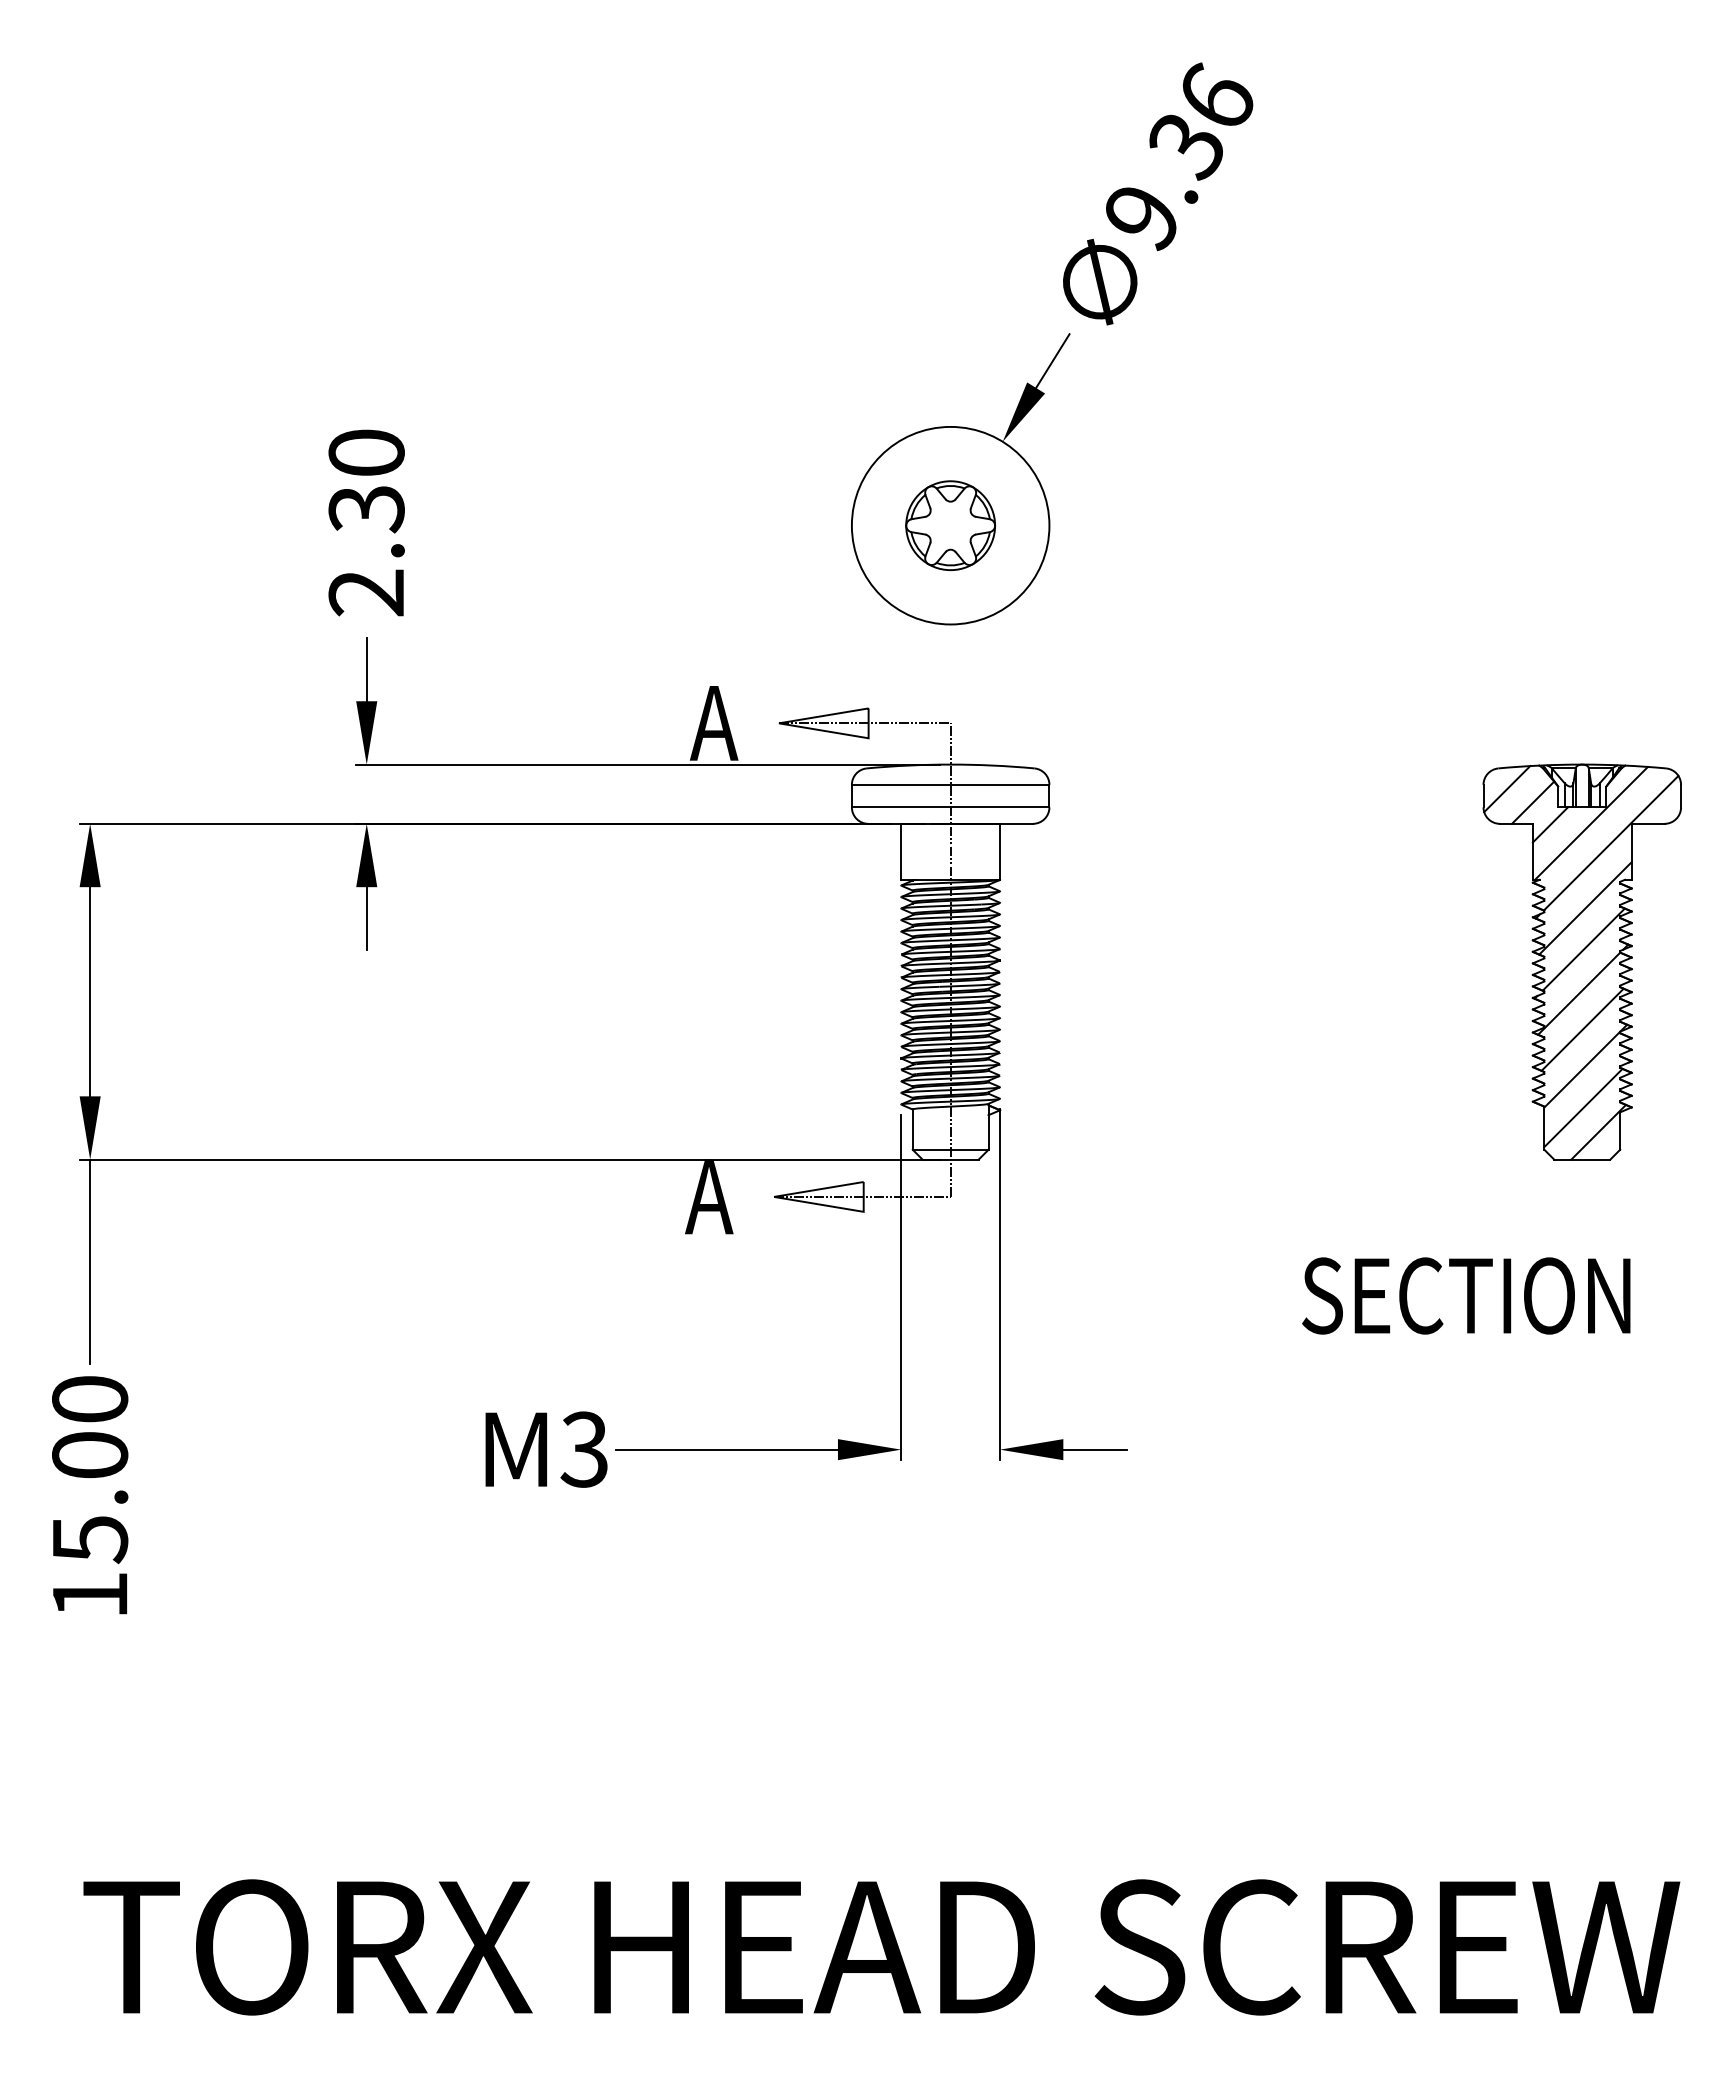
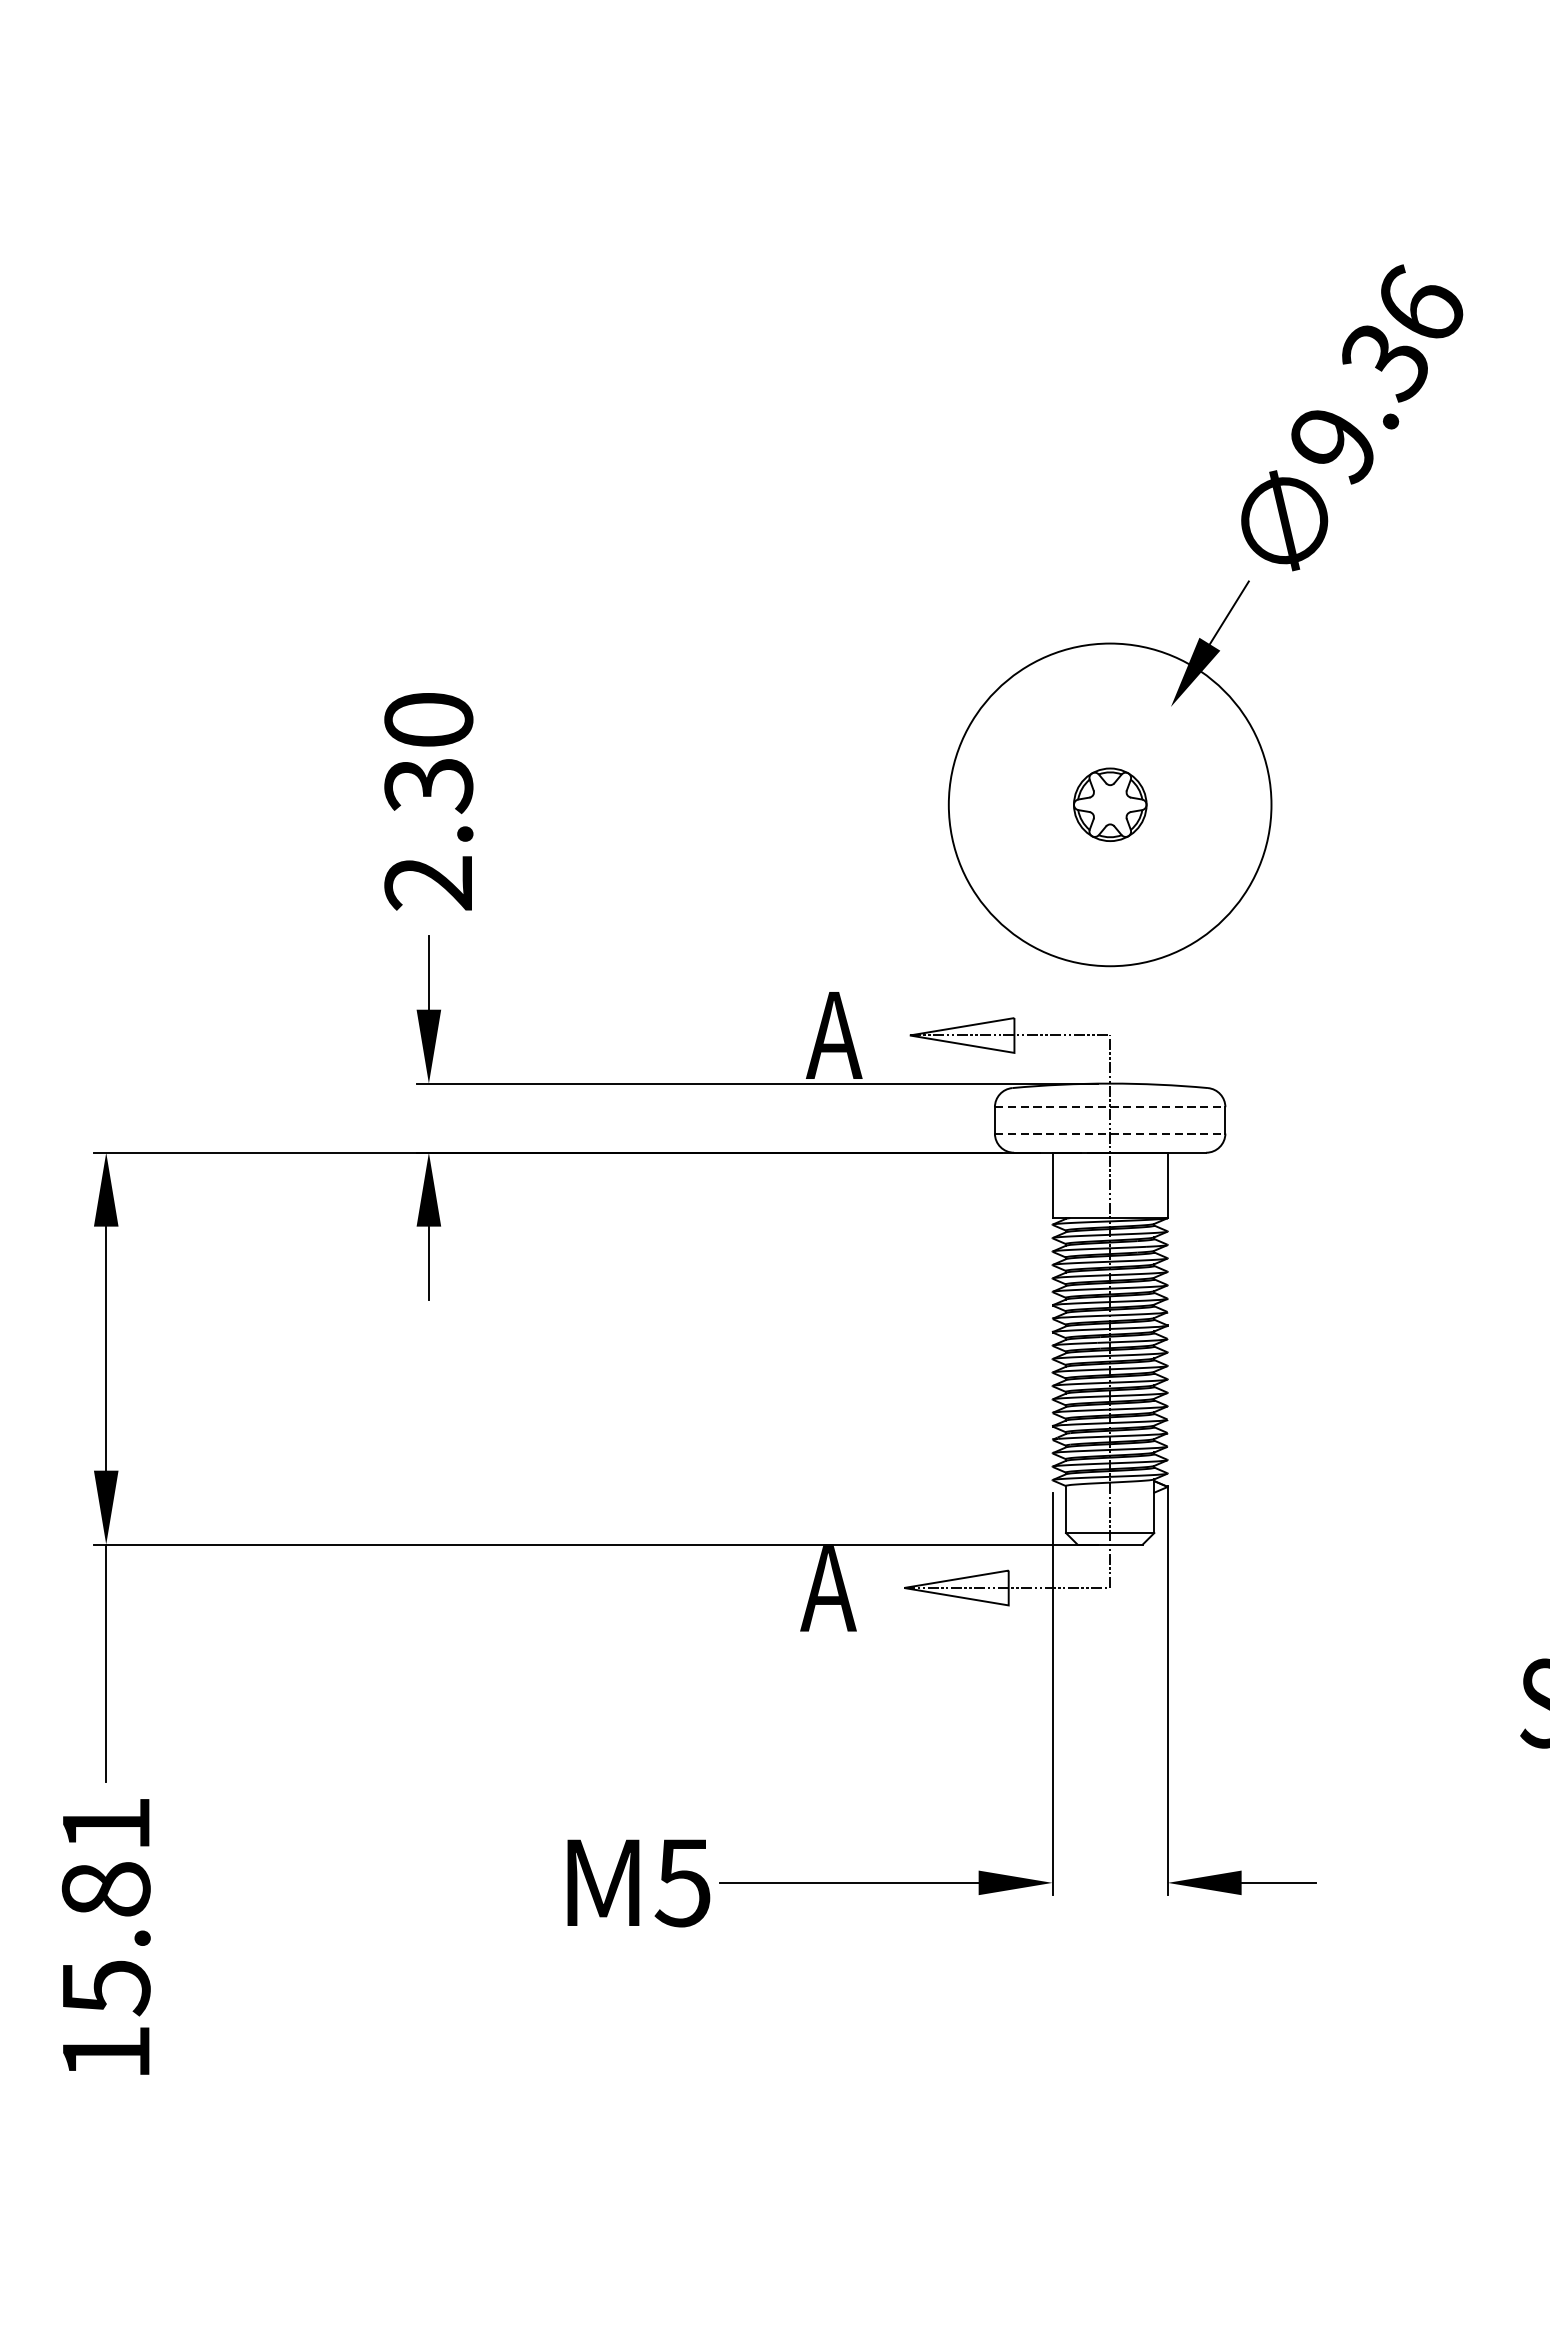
circle: (950, 525) -> (1109, 804), size x1.4
part: (950, 525) -> (1109, 804), size x0.7
line: (950, 784) -> (1109, 1106), solid -> dashed
line: (950, 807) -> (1109, 1133), solid -> dashed
text: (90, 1427) -> (106, 1857), 15.00 -> 15.81
text: (583, 1449) -> (681, 1882), M3 -> M5

